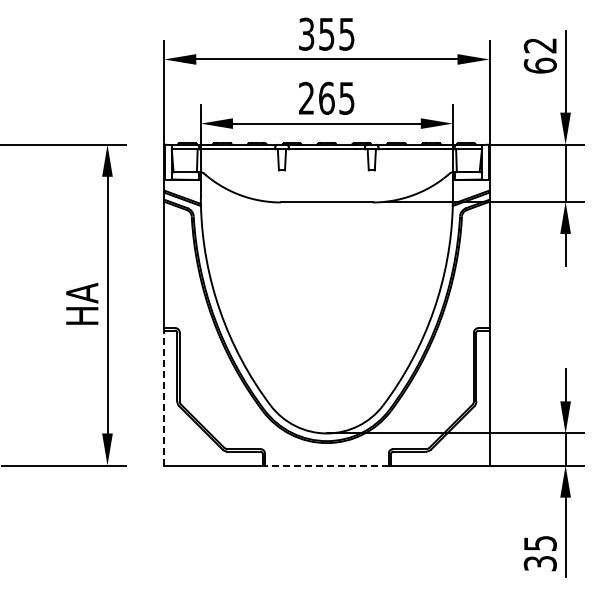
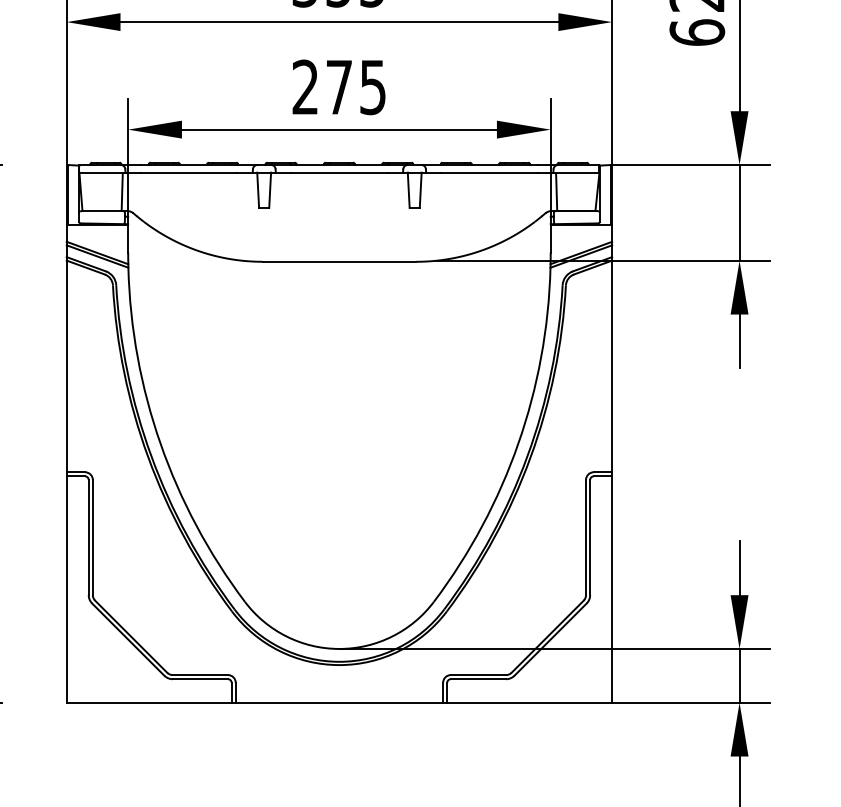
text: (326, 97) -> (338, 85), 265 -> 275
line: (164, 398) -> (67, 590), dashed -> solid
line: (326, 465) -> (338, 702), dashed -> solid

